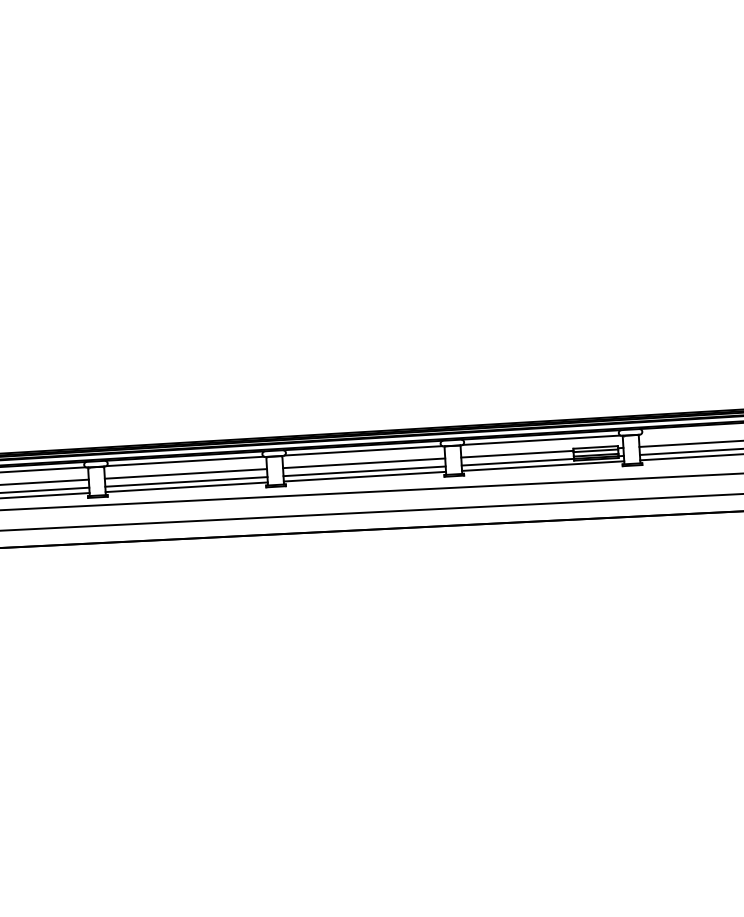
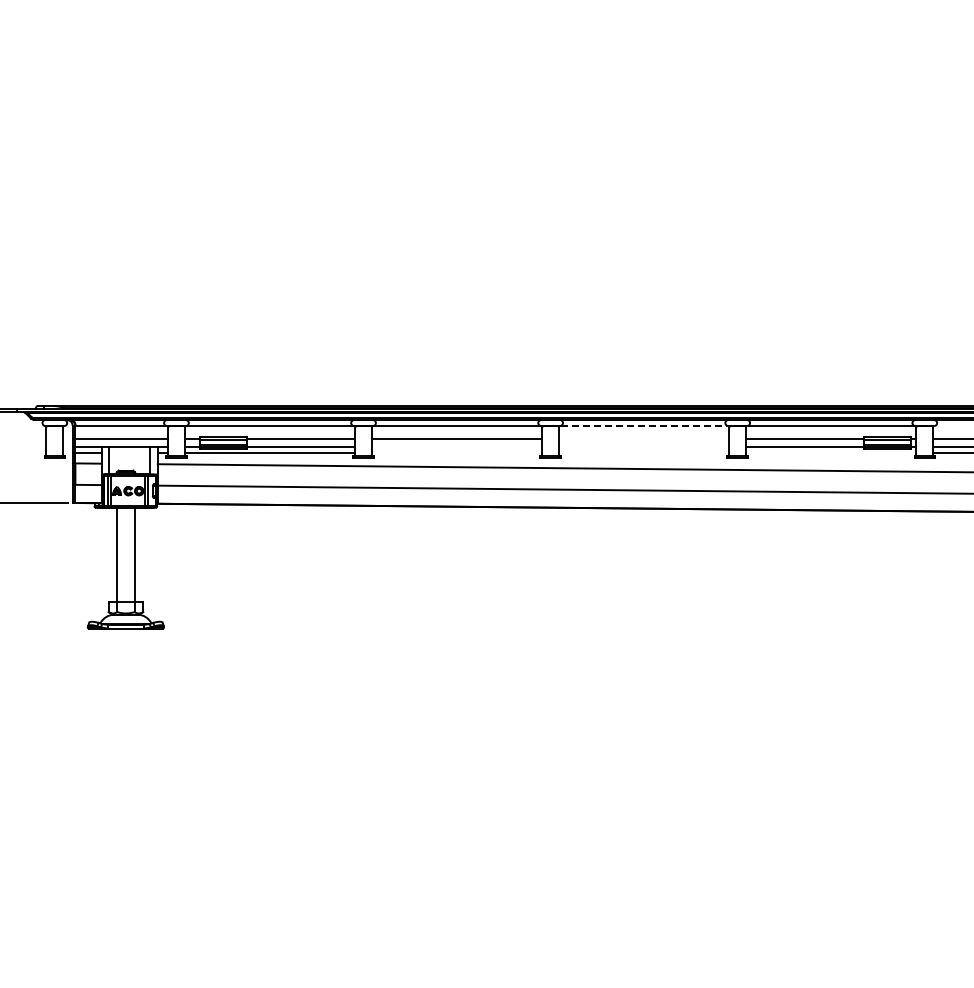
line: (363, 450) -> (644, 425), solid -> dashed
line: (364, 463) -> (644, 438), removed
line: (543, 465) -> (831, 452), removed
line: (364, 471) -> (644, 447), removed
line: (365, 476) -> (644, 452), removed
line: (185, 482) -> (456, 447), removed
line: (186, 487) -> (456, 452), removed

